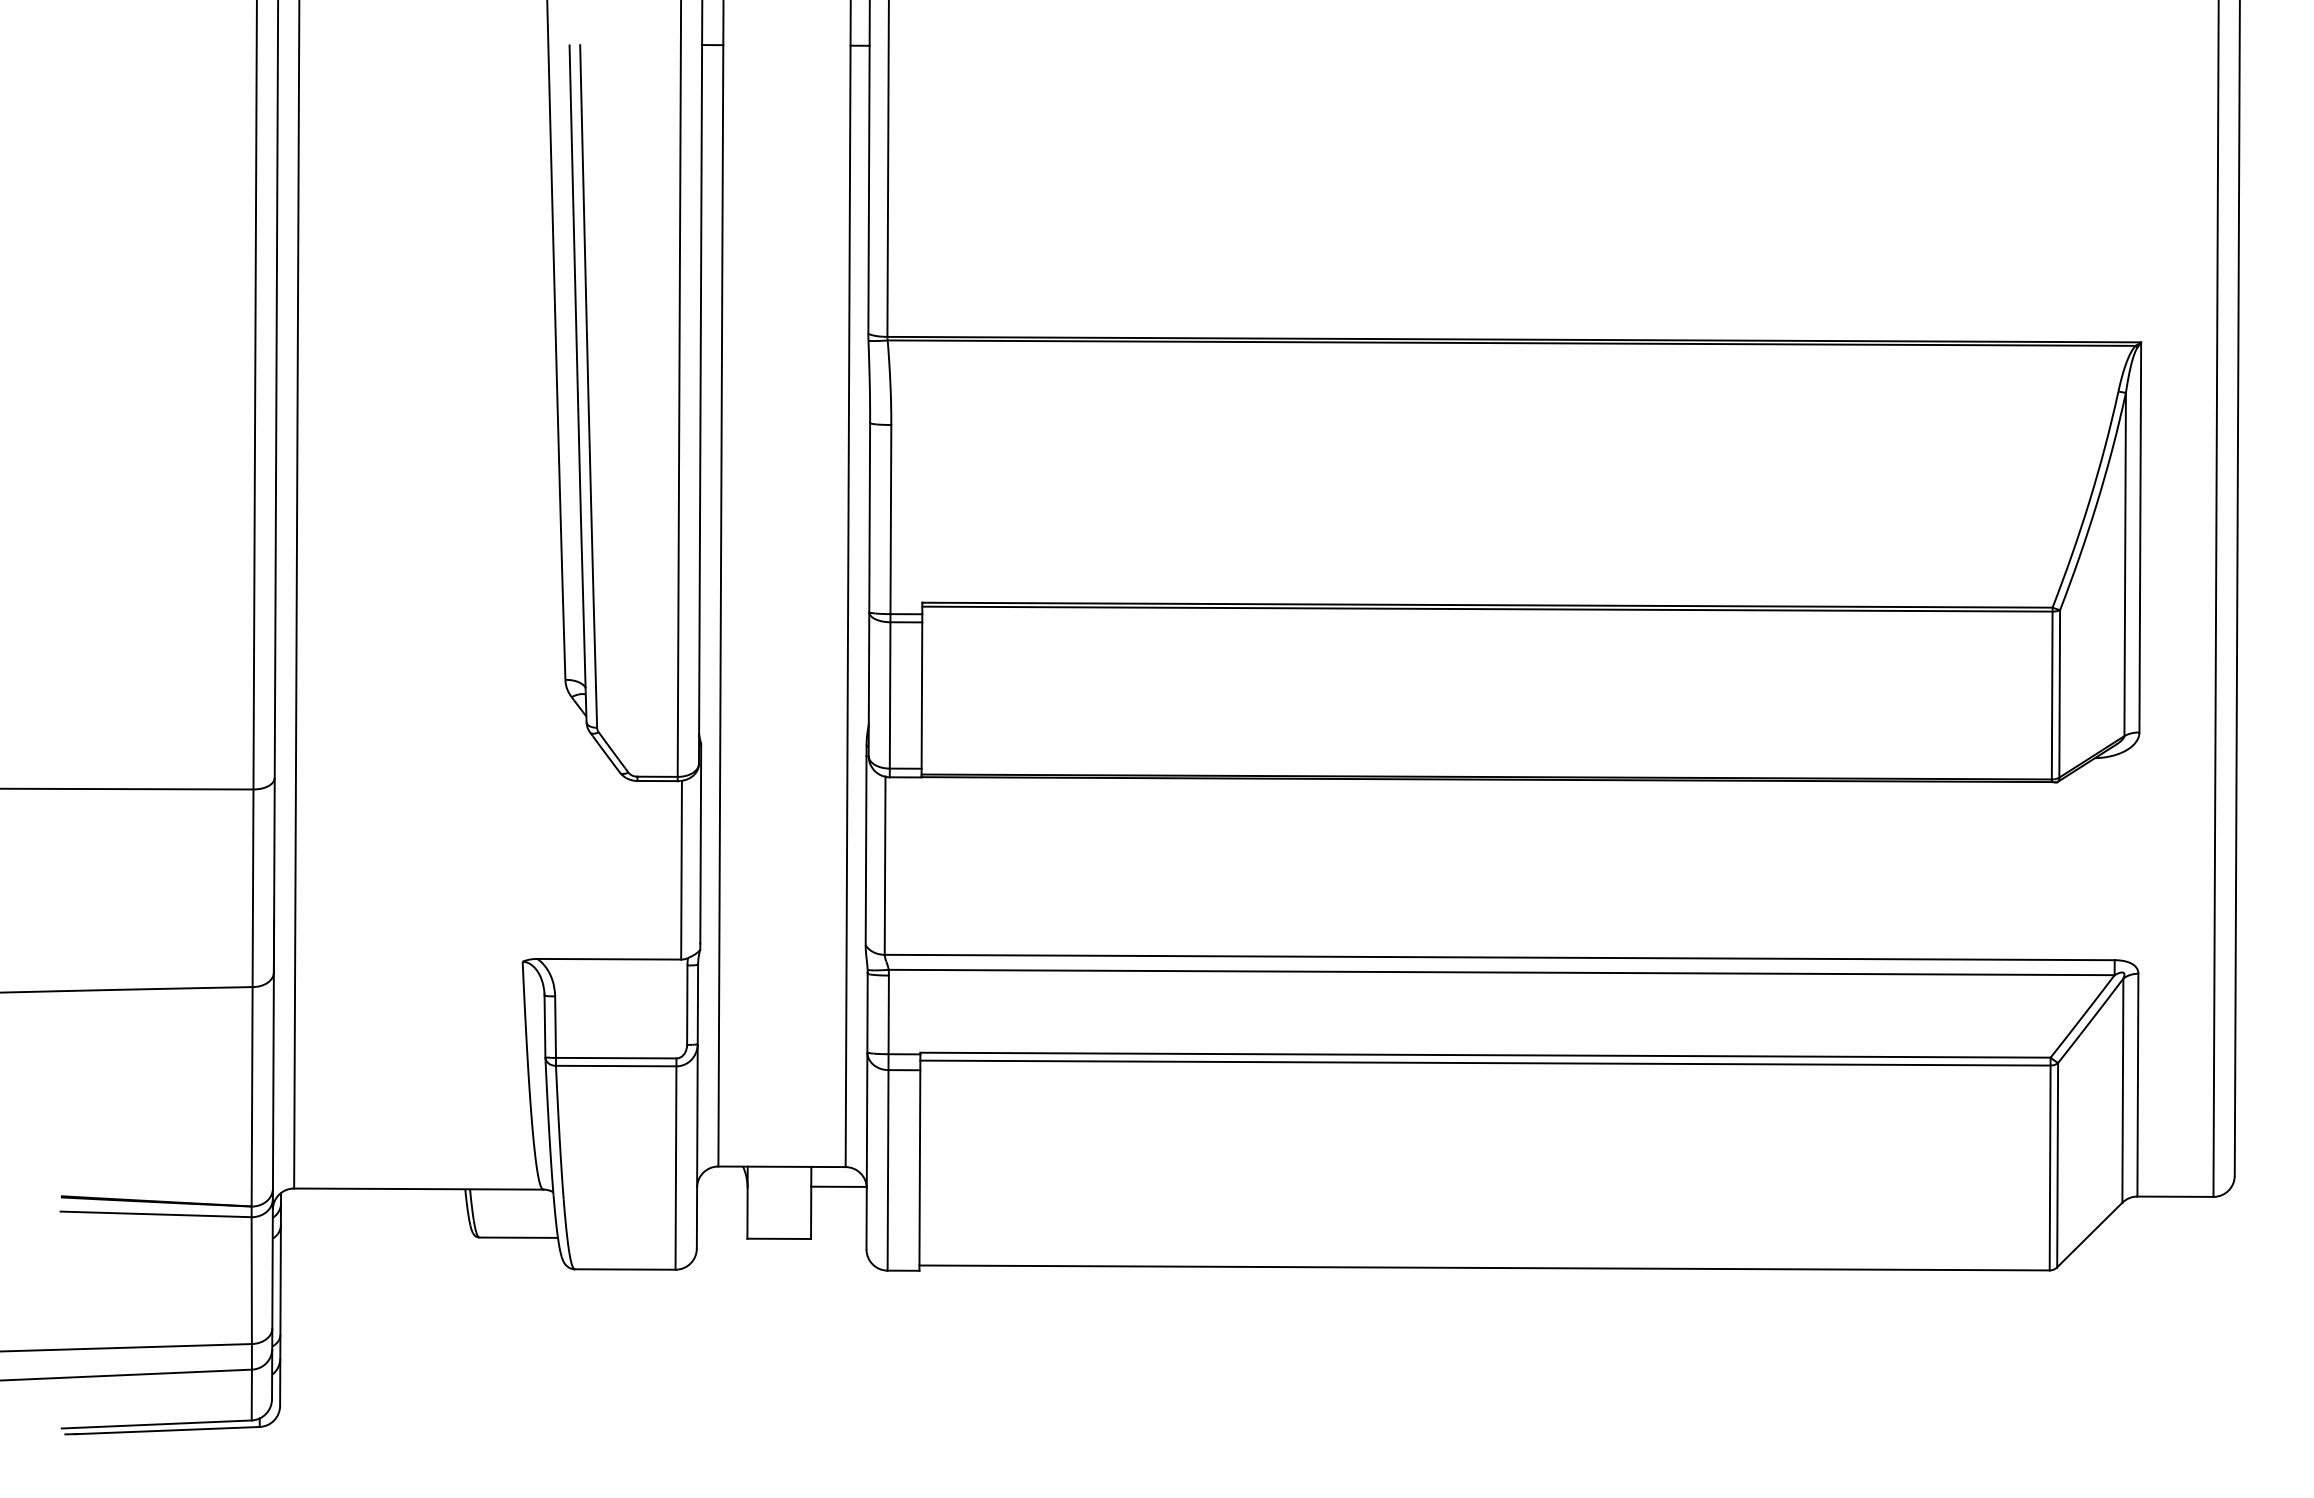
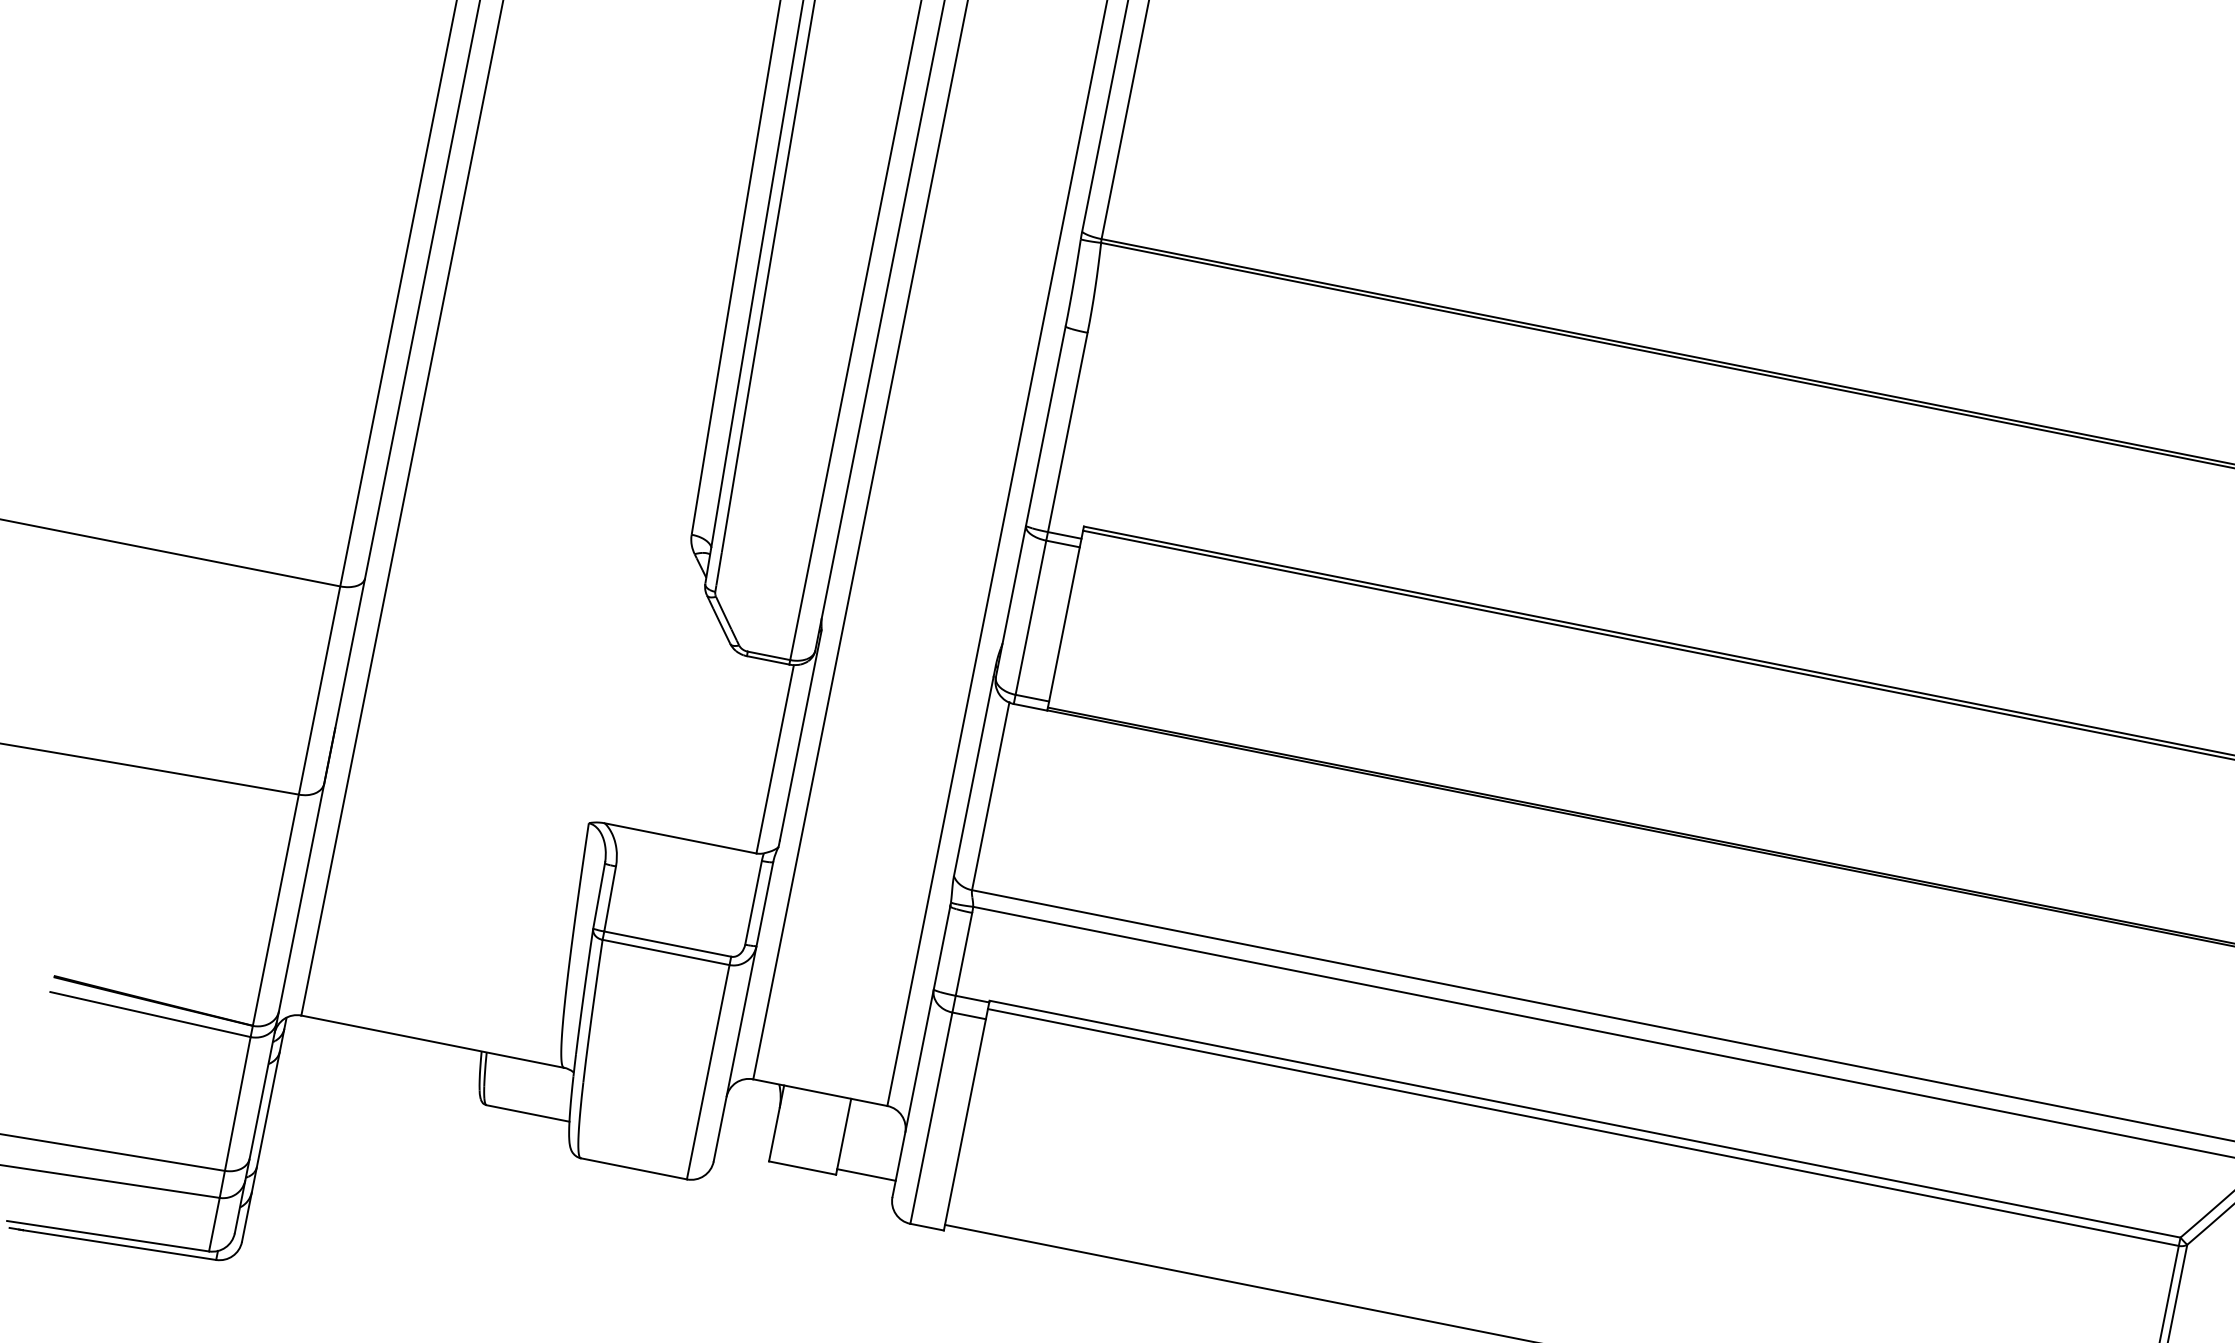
line: (838, 1186) -> (866, 1174), moved

